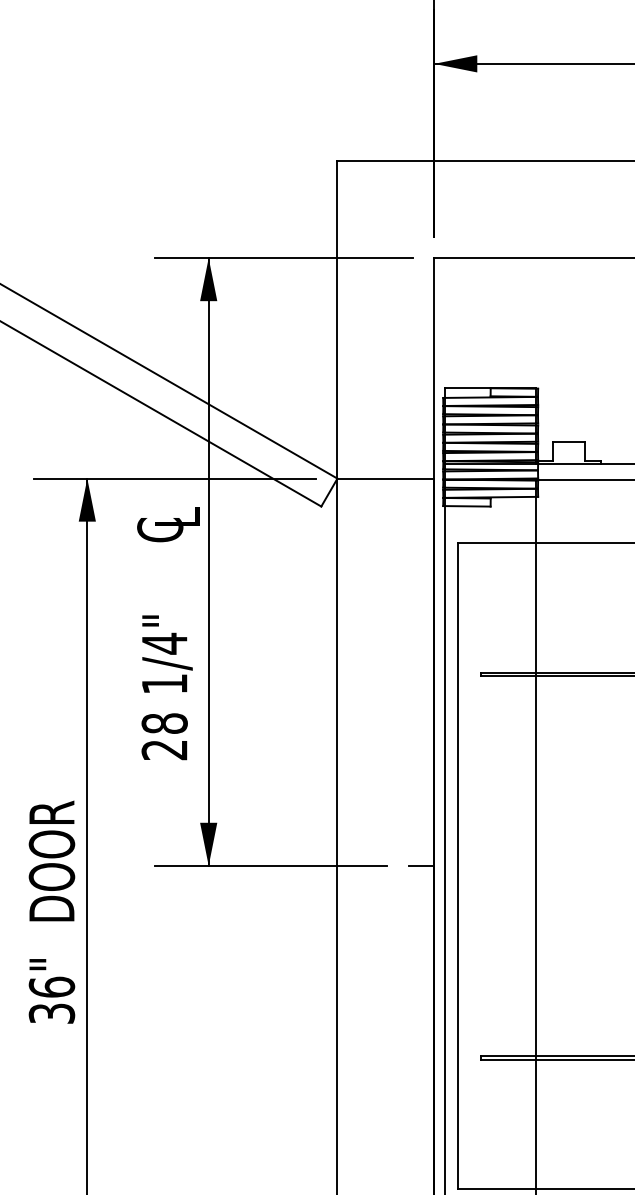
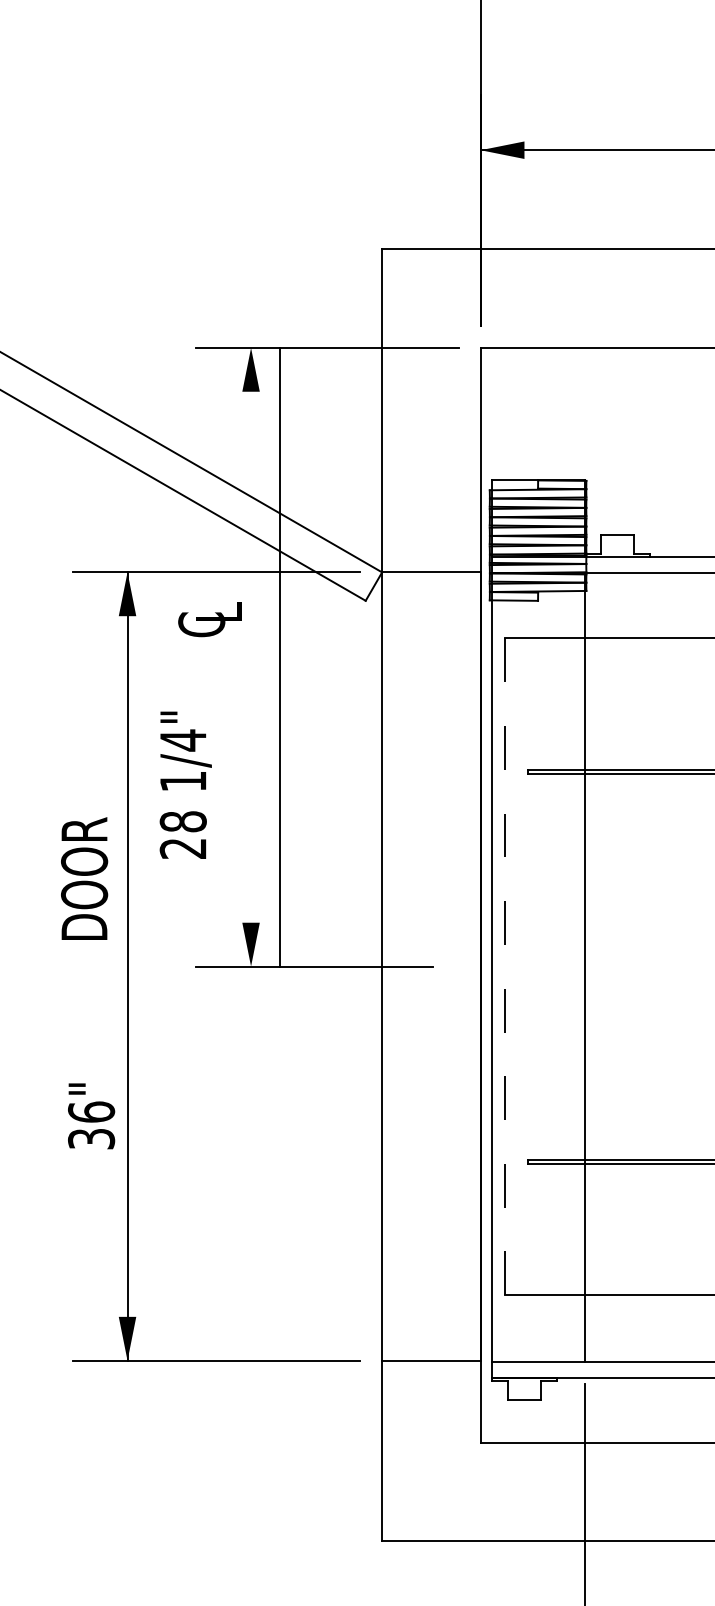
line: (209, 561) -> (280, 656), moved
text: (166, 686) -> (185, 784), moved
text: (51, 860) -> (84, 878), moved
line: (421, 865) -> (467, 966), removed
line: (457, 866) -> (504, 967), solid -> dashed
text: (51, 991) -> (91, 1116), moved

